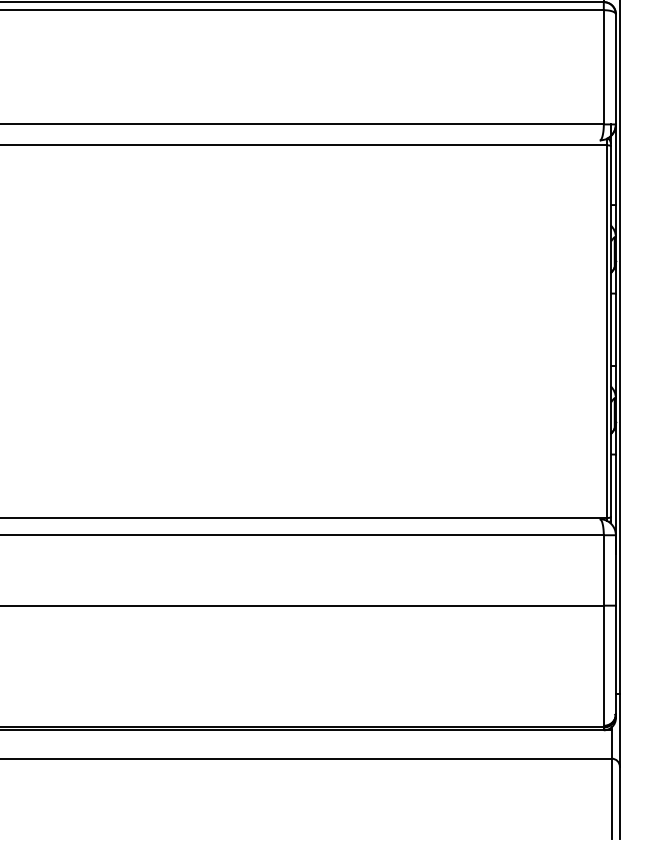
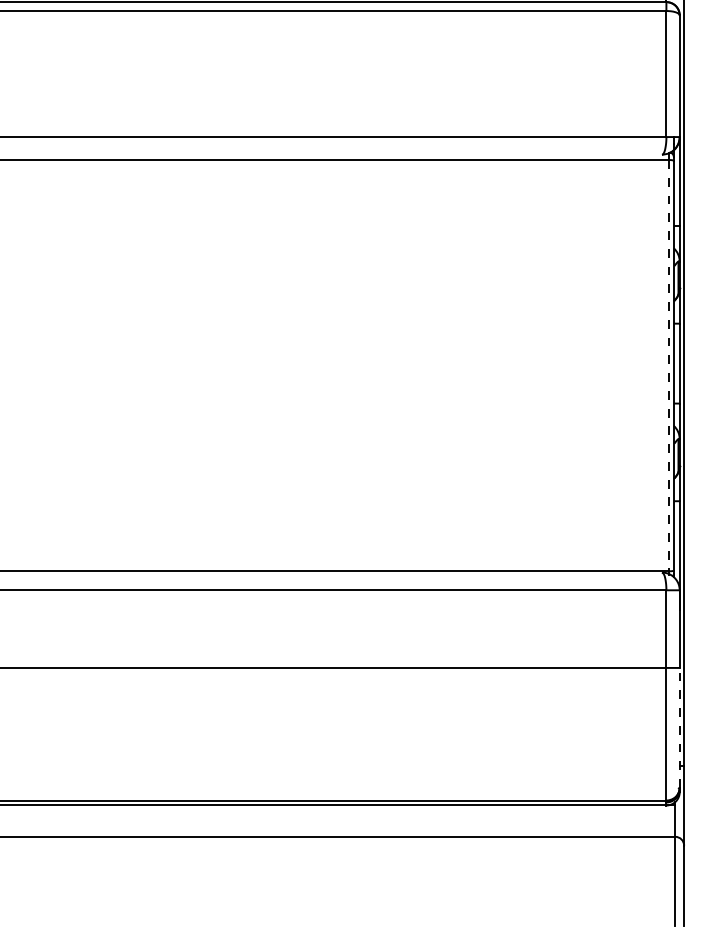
line: (606, 331) -> (669, 365), solid -> dashed
line: (615, 659) -> (679, 727), solid -> dashed

